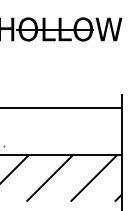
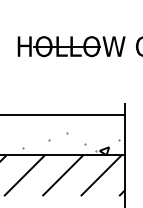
hatch: (73, 141) -> (83, 143), added

